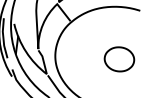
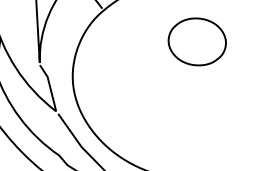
part: (119, 59) -> (197, 42), moved

